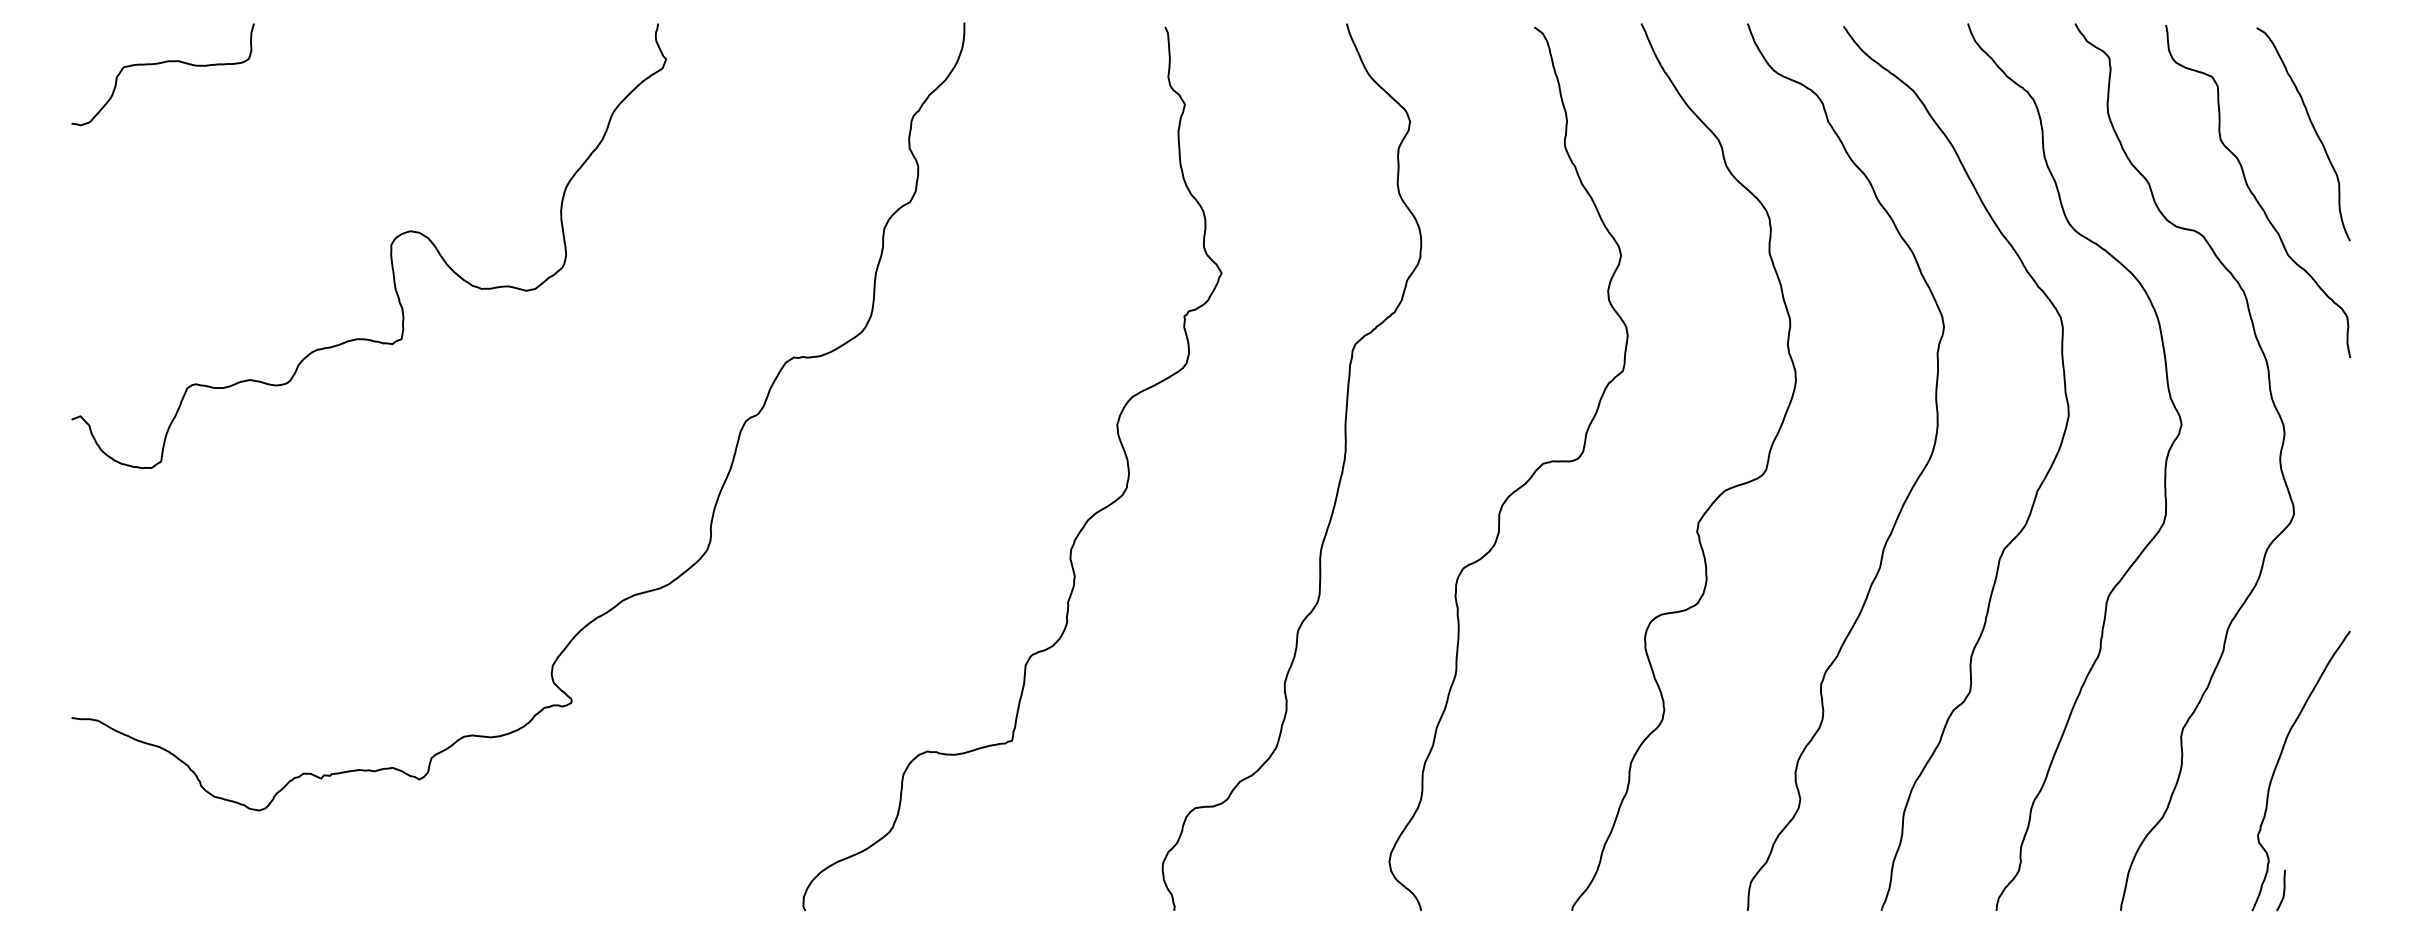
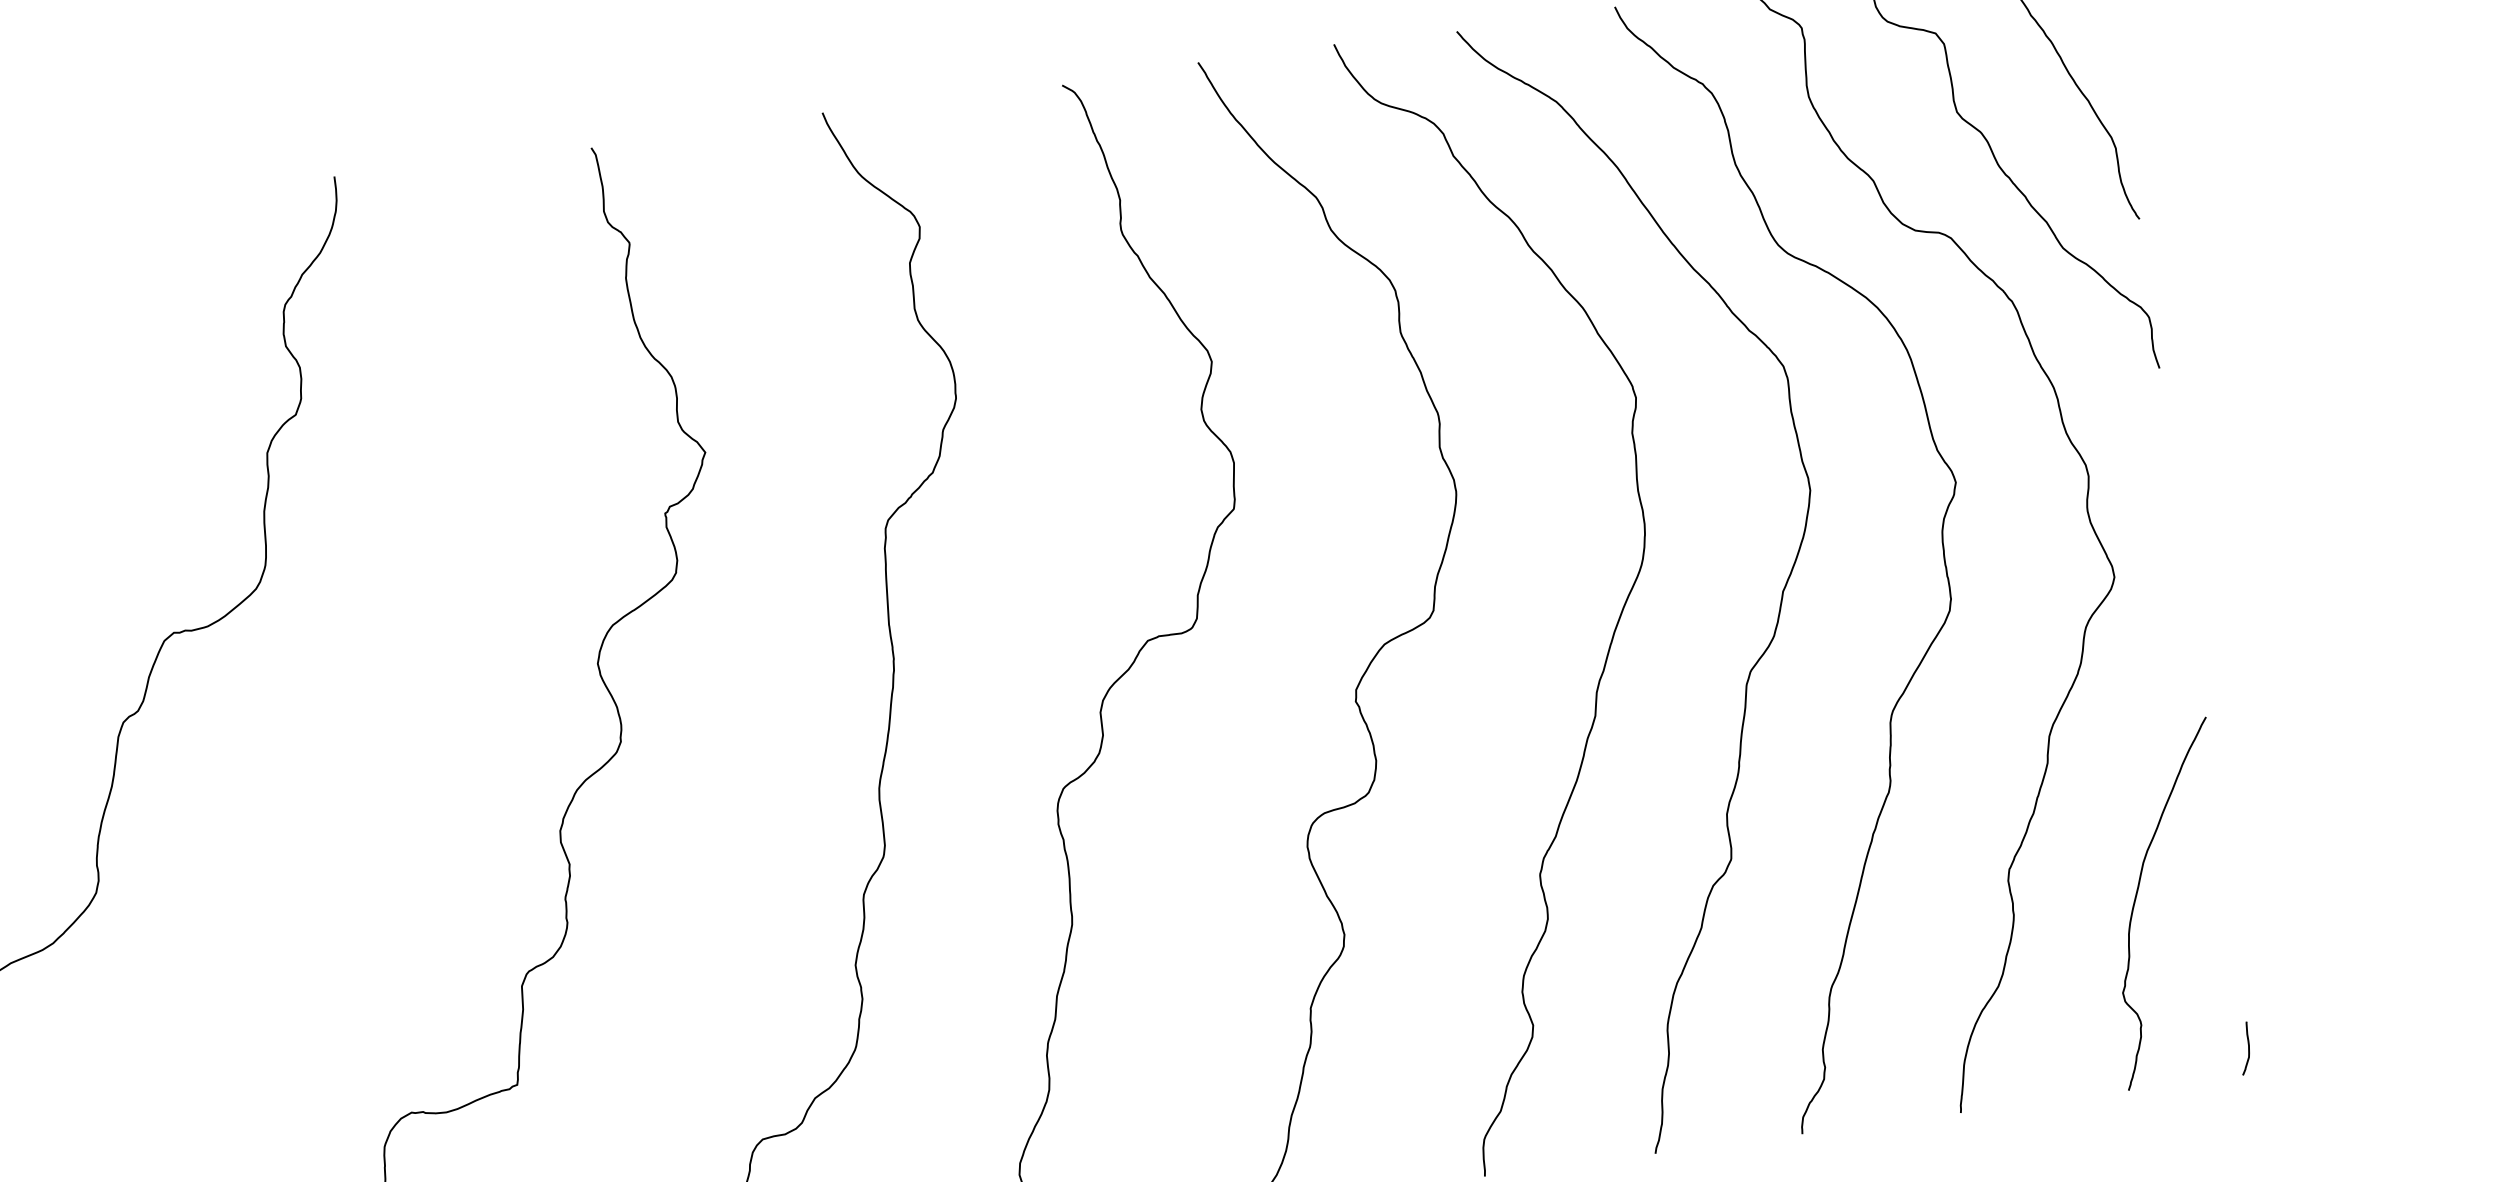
curve: (2283, 890) -> (2247, 1048), moved

